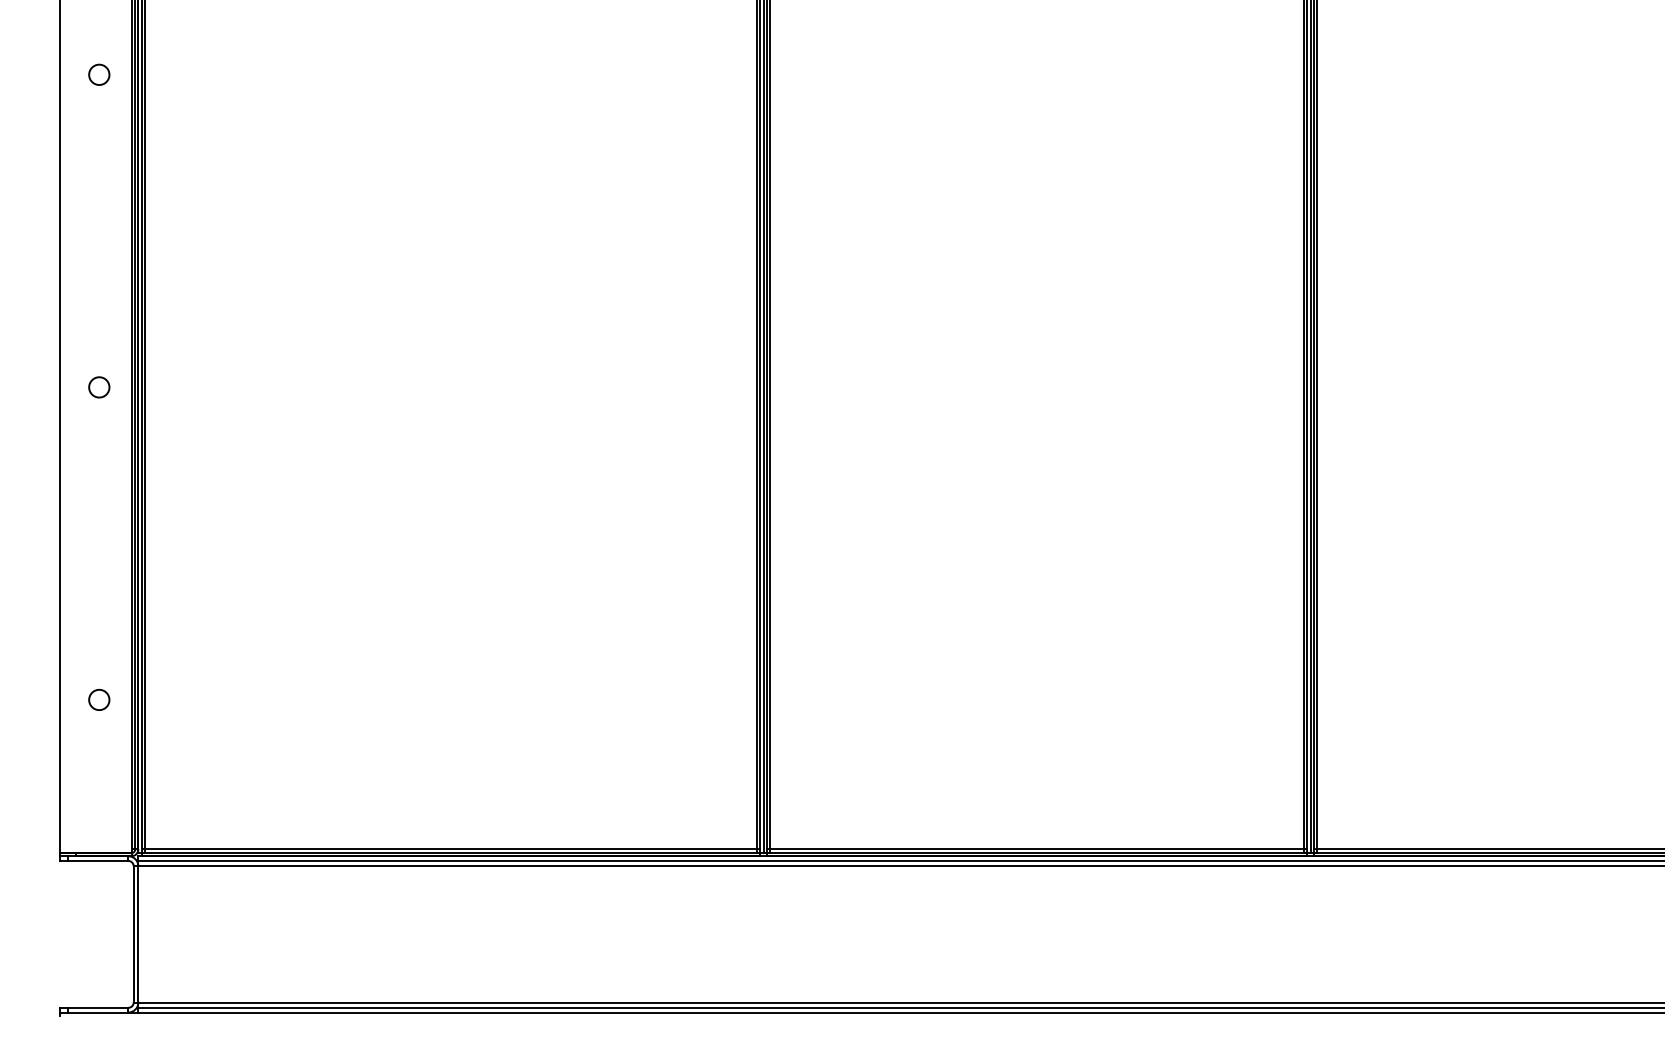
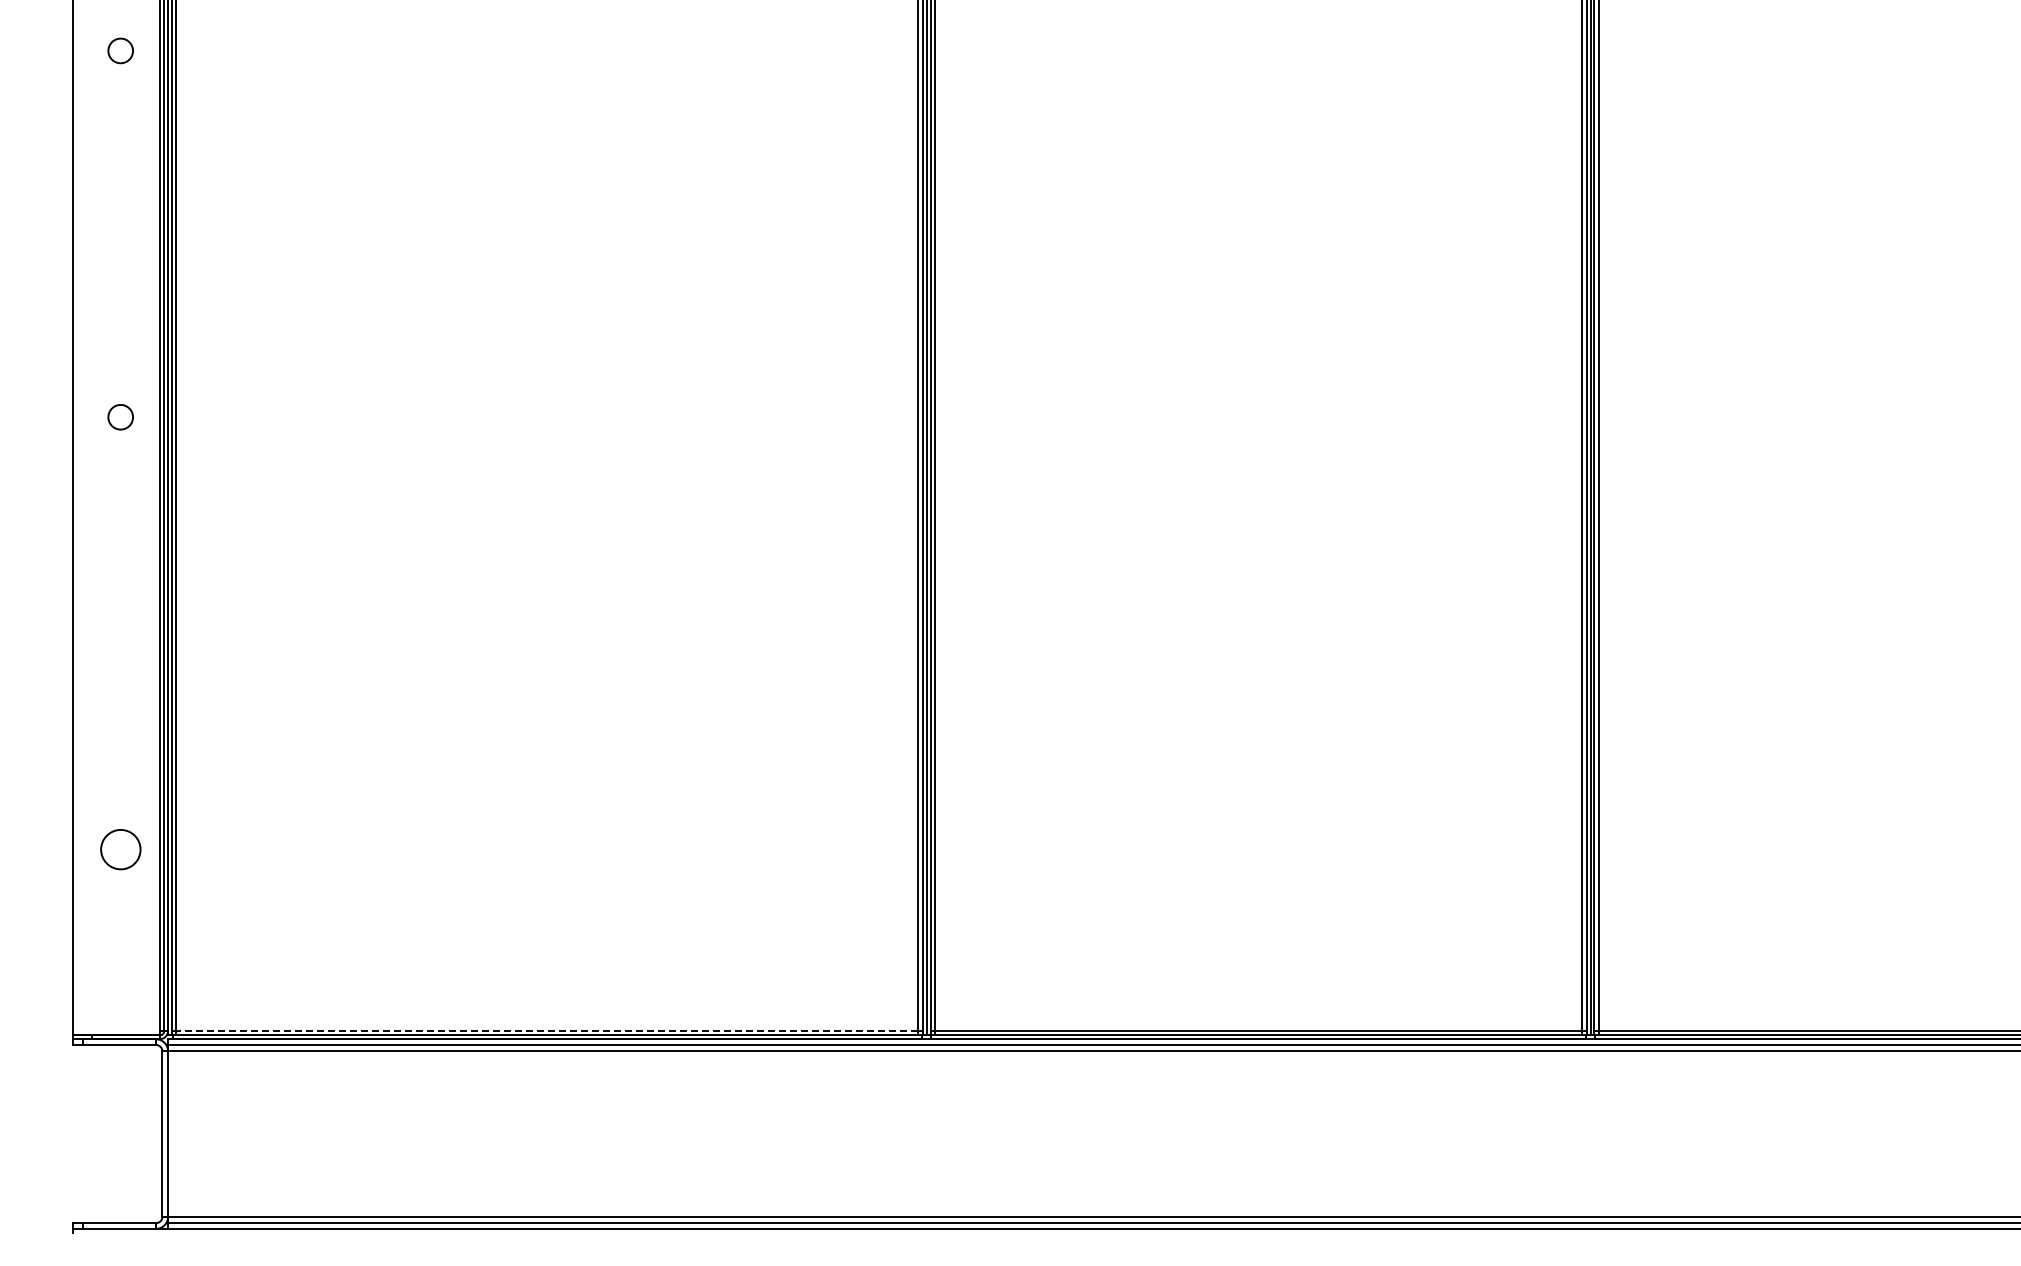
circle: (99, 74) -> (120, 50), moved
circle: (99, 387) -> (120, 417), moved
circle: (99, 699) -> (120, 849), size x1.6
line: (450, 849) -> (547, 1030), solid -> dashed

